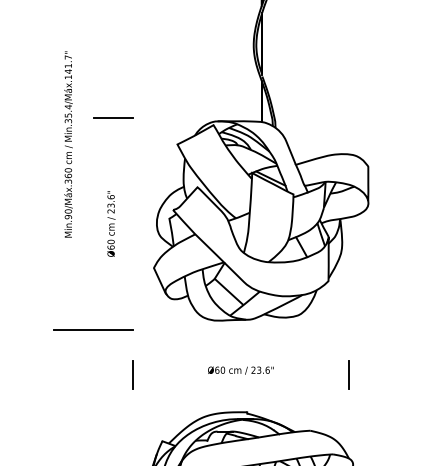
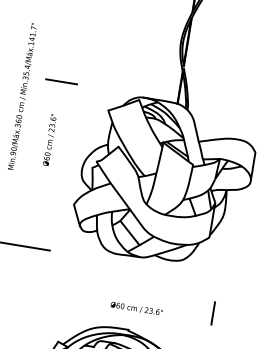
text: (111, 223) -> (50, 139), moved
text: (240, 370) -> (136, 308), moved
line: (133, 374) -> (44, 285), removed

